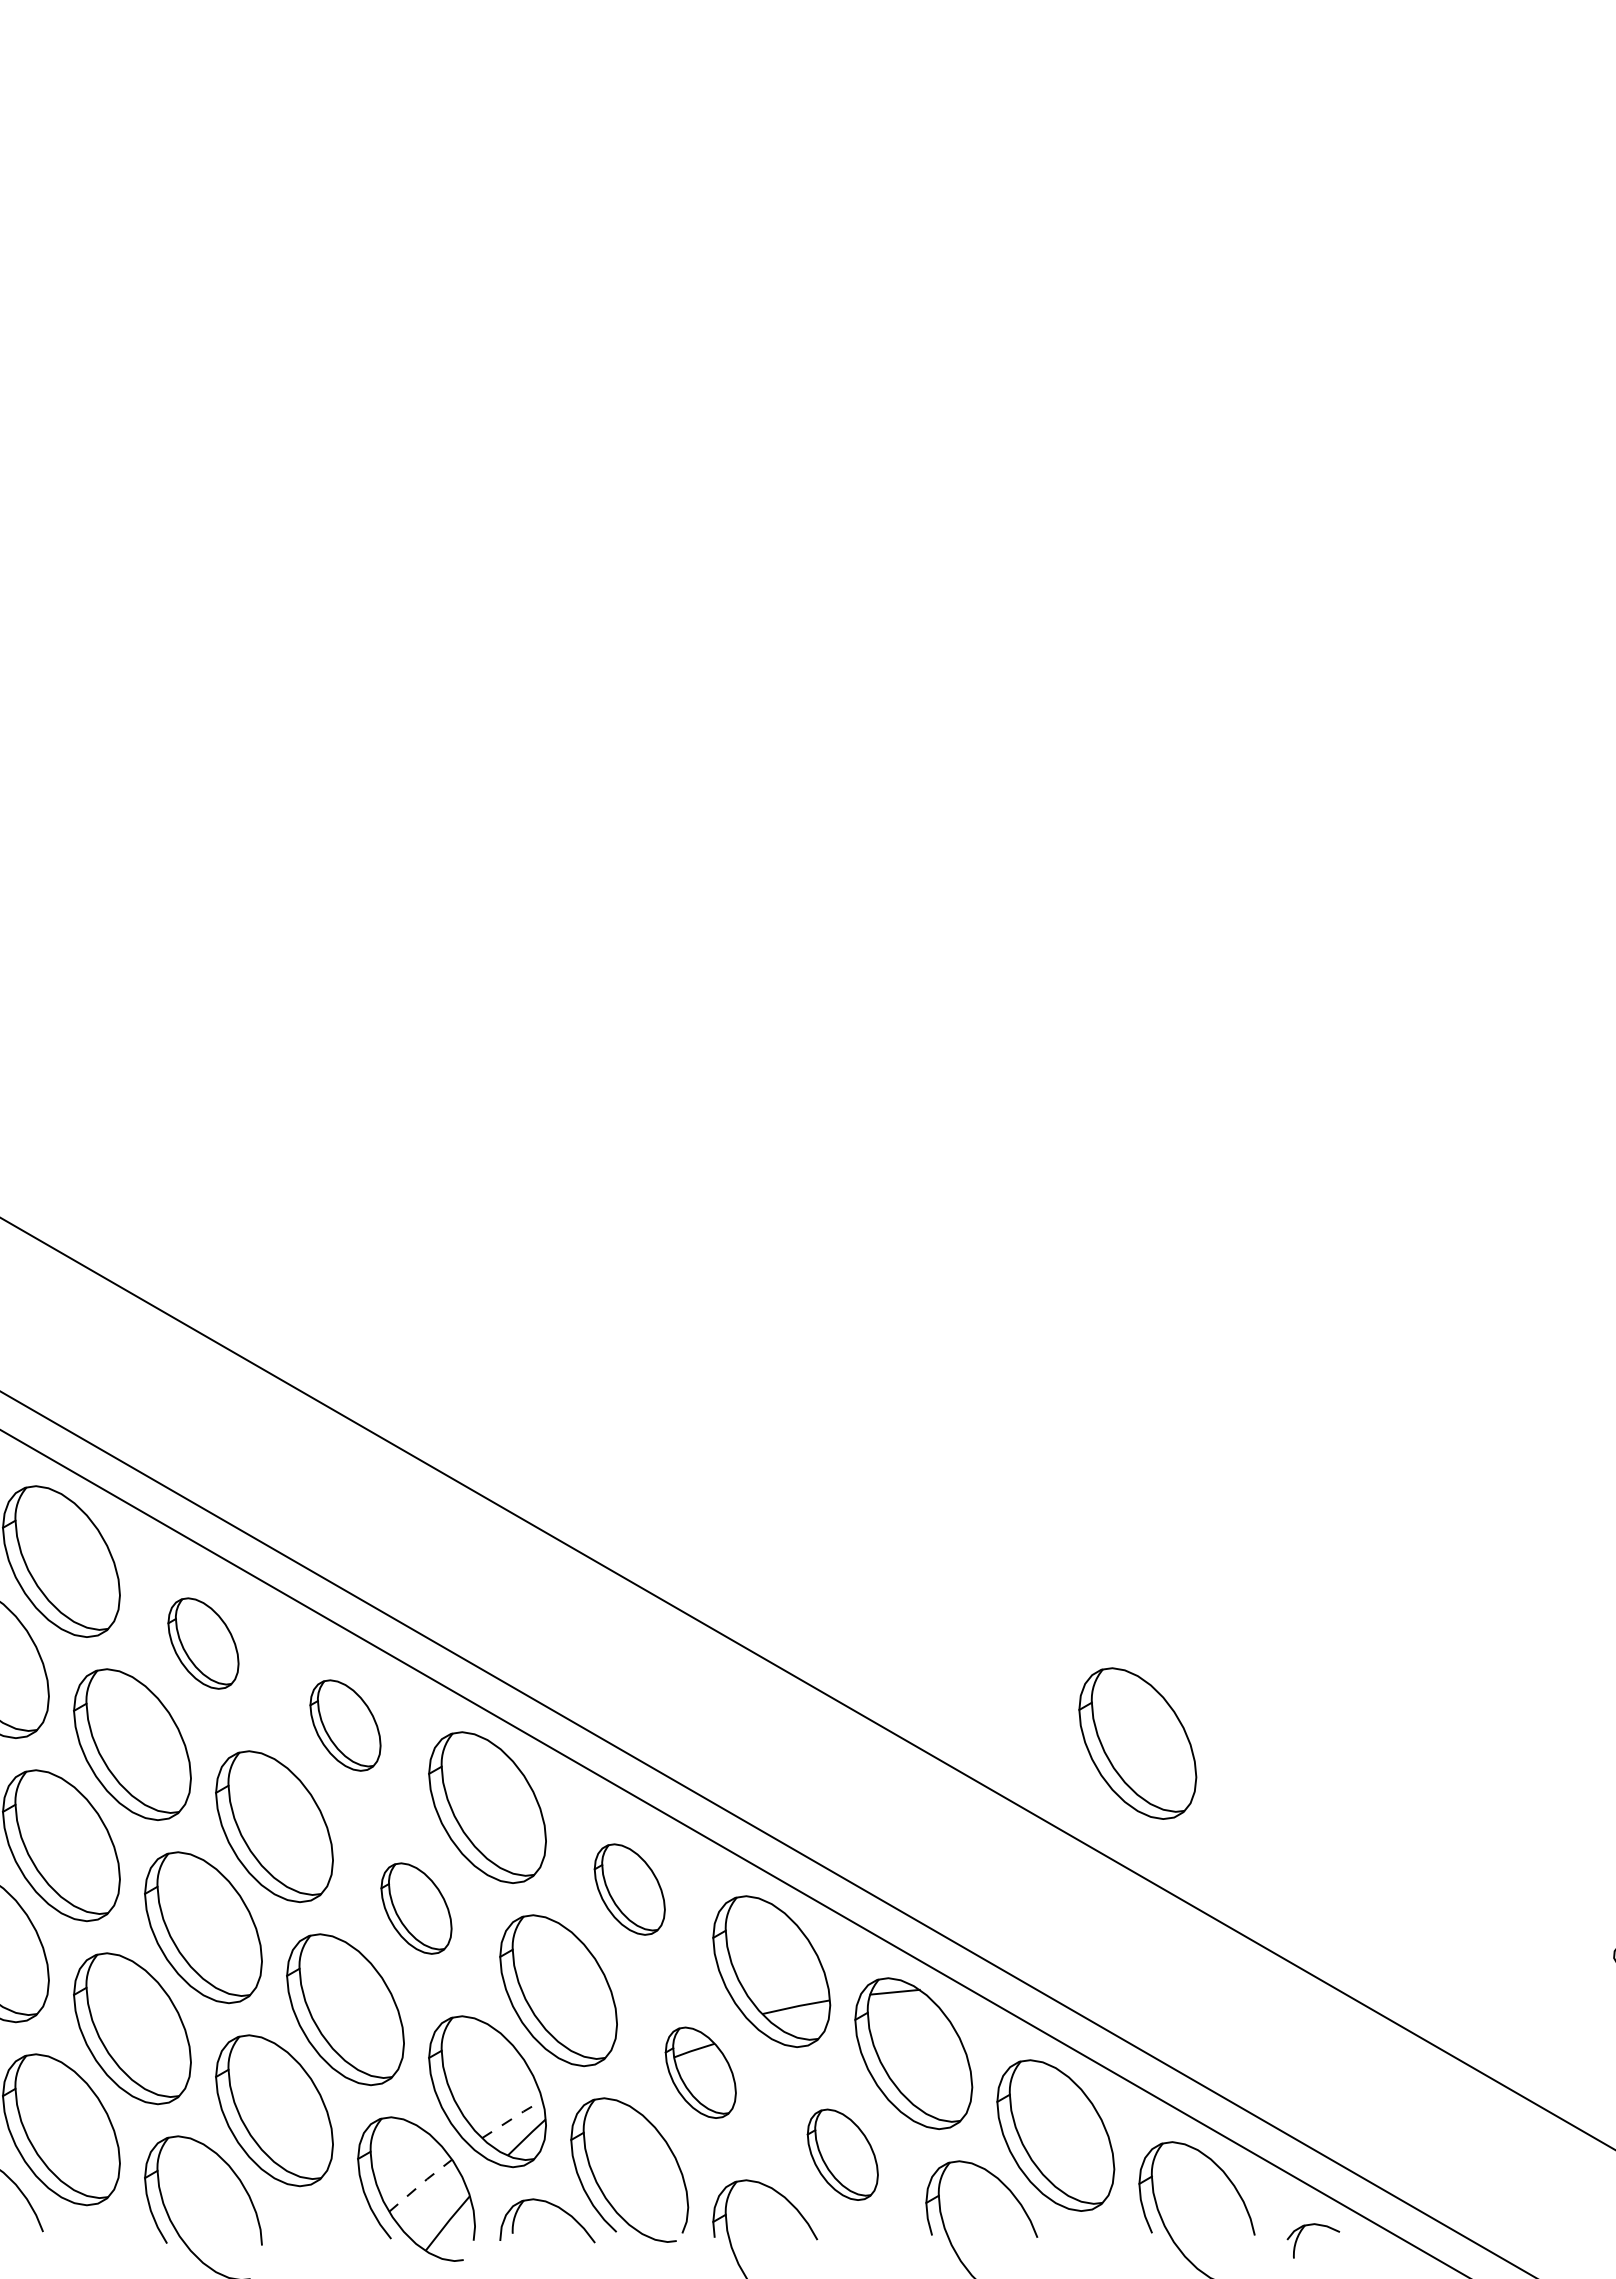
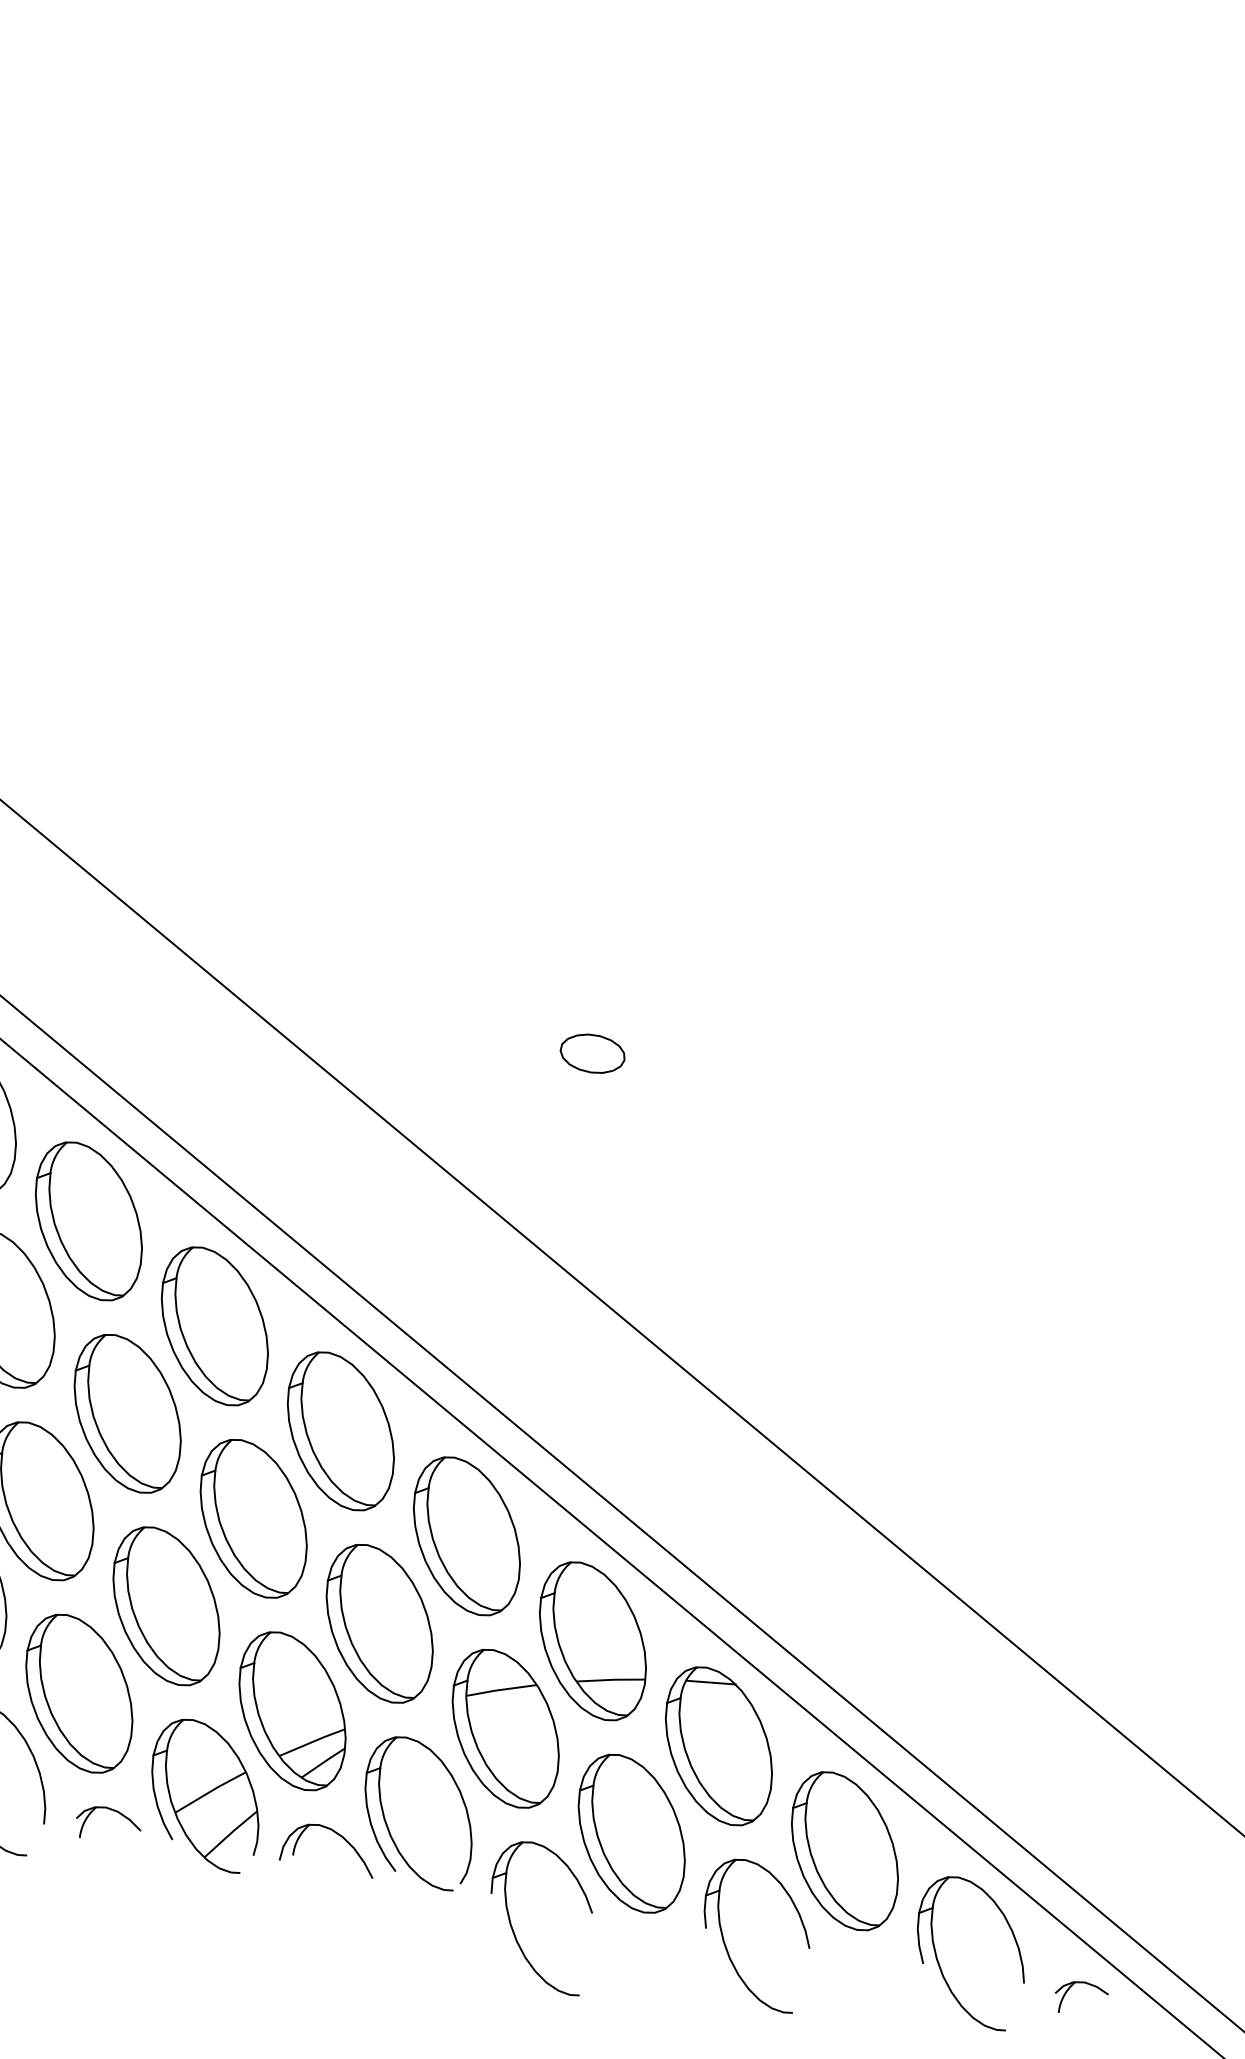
part: (671, 1392) -> (592, 1053), added
part: (203, 1643) -> (88, 1221), size x1.67
part: (345, 1725) -> (214, 1326), size x1.67
part: (1137, 1743) -> (992, 1478), removed
part: (629, 1889) -> (466, 1536), size x1.67
part: (416, 1908) -> (253, 1518), size x1.67
part: (700, 2072) -> (505, 1728), size x1.67
line: (512, 2118) -> (312, 1741), dashed -> solid
part: (842, 2154) -> (631, 1833), size x1.67
line: (420, 2184) -> (210, 1791), dashed -> solid
part: (325, 2220) -> (110, 1810), added

